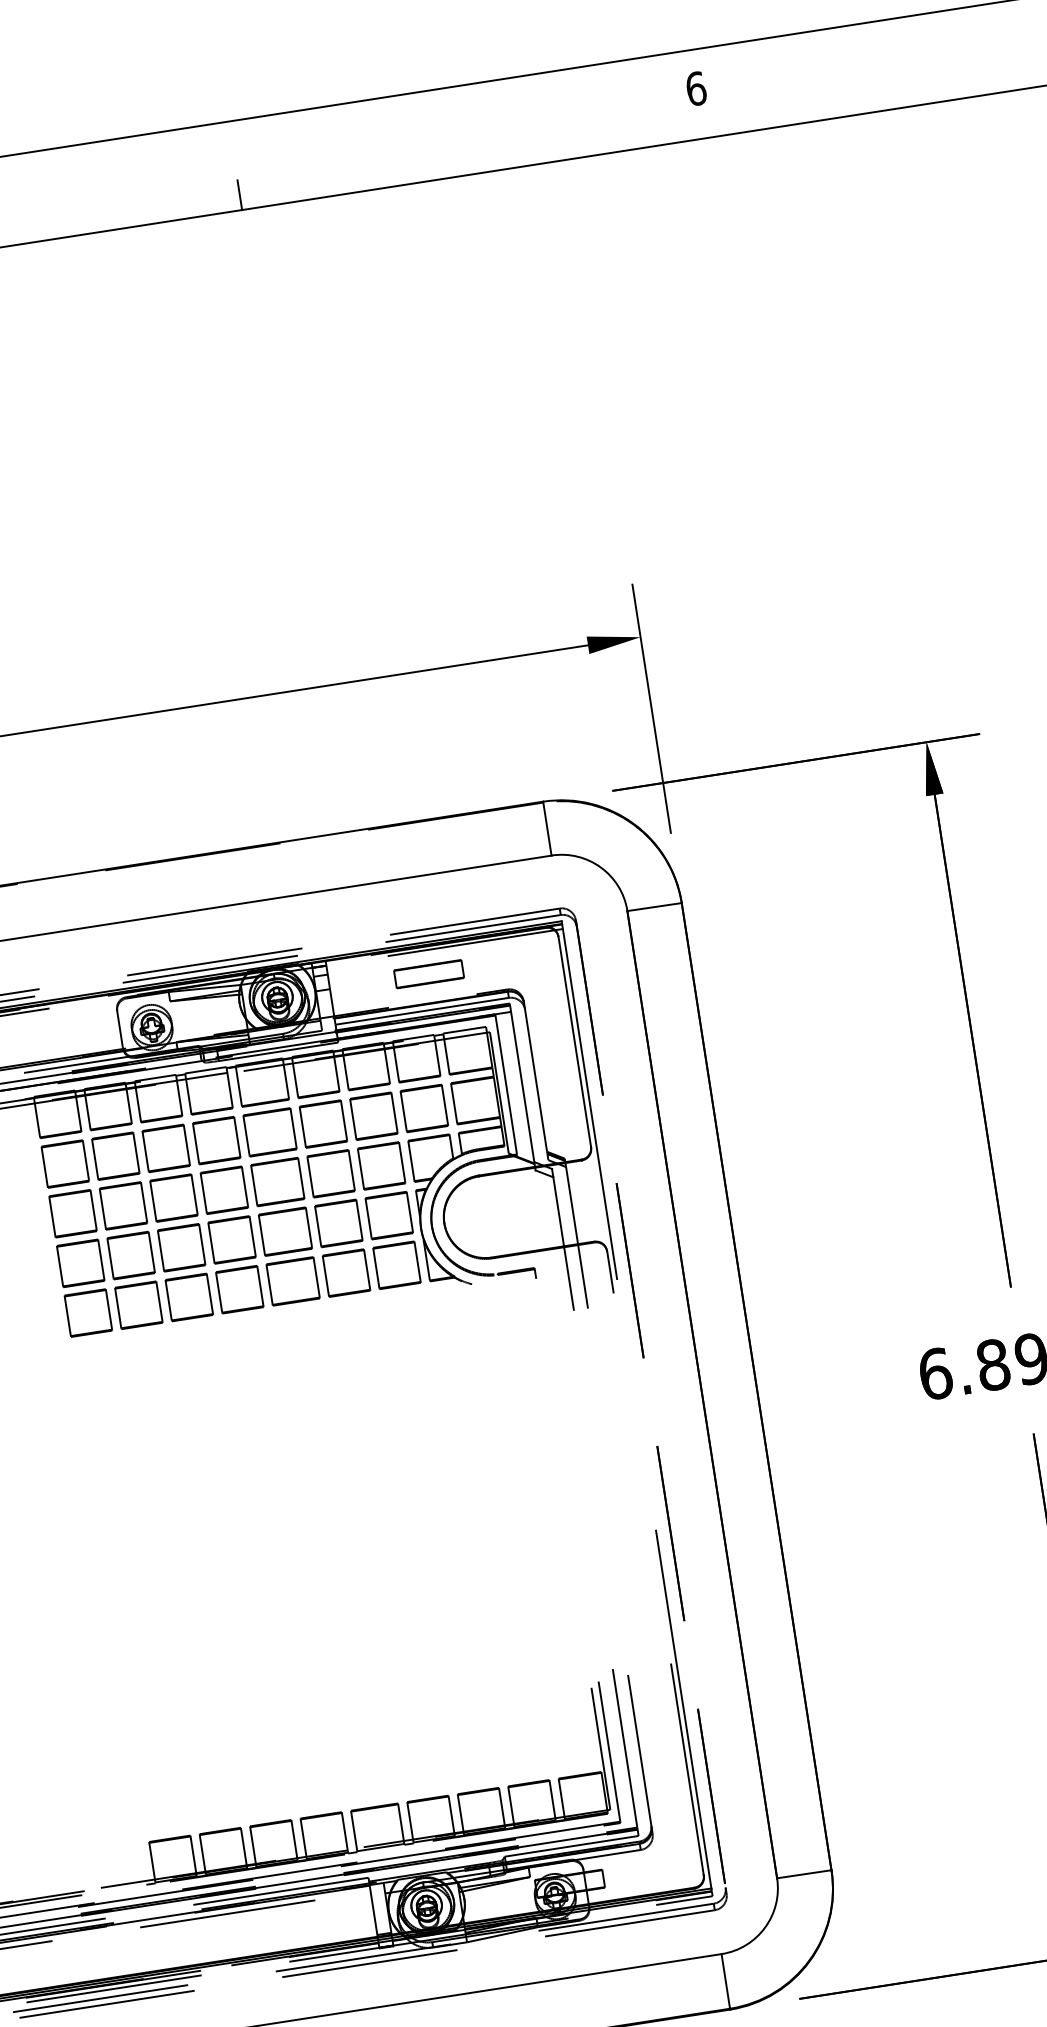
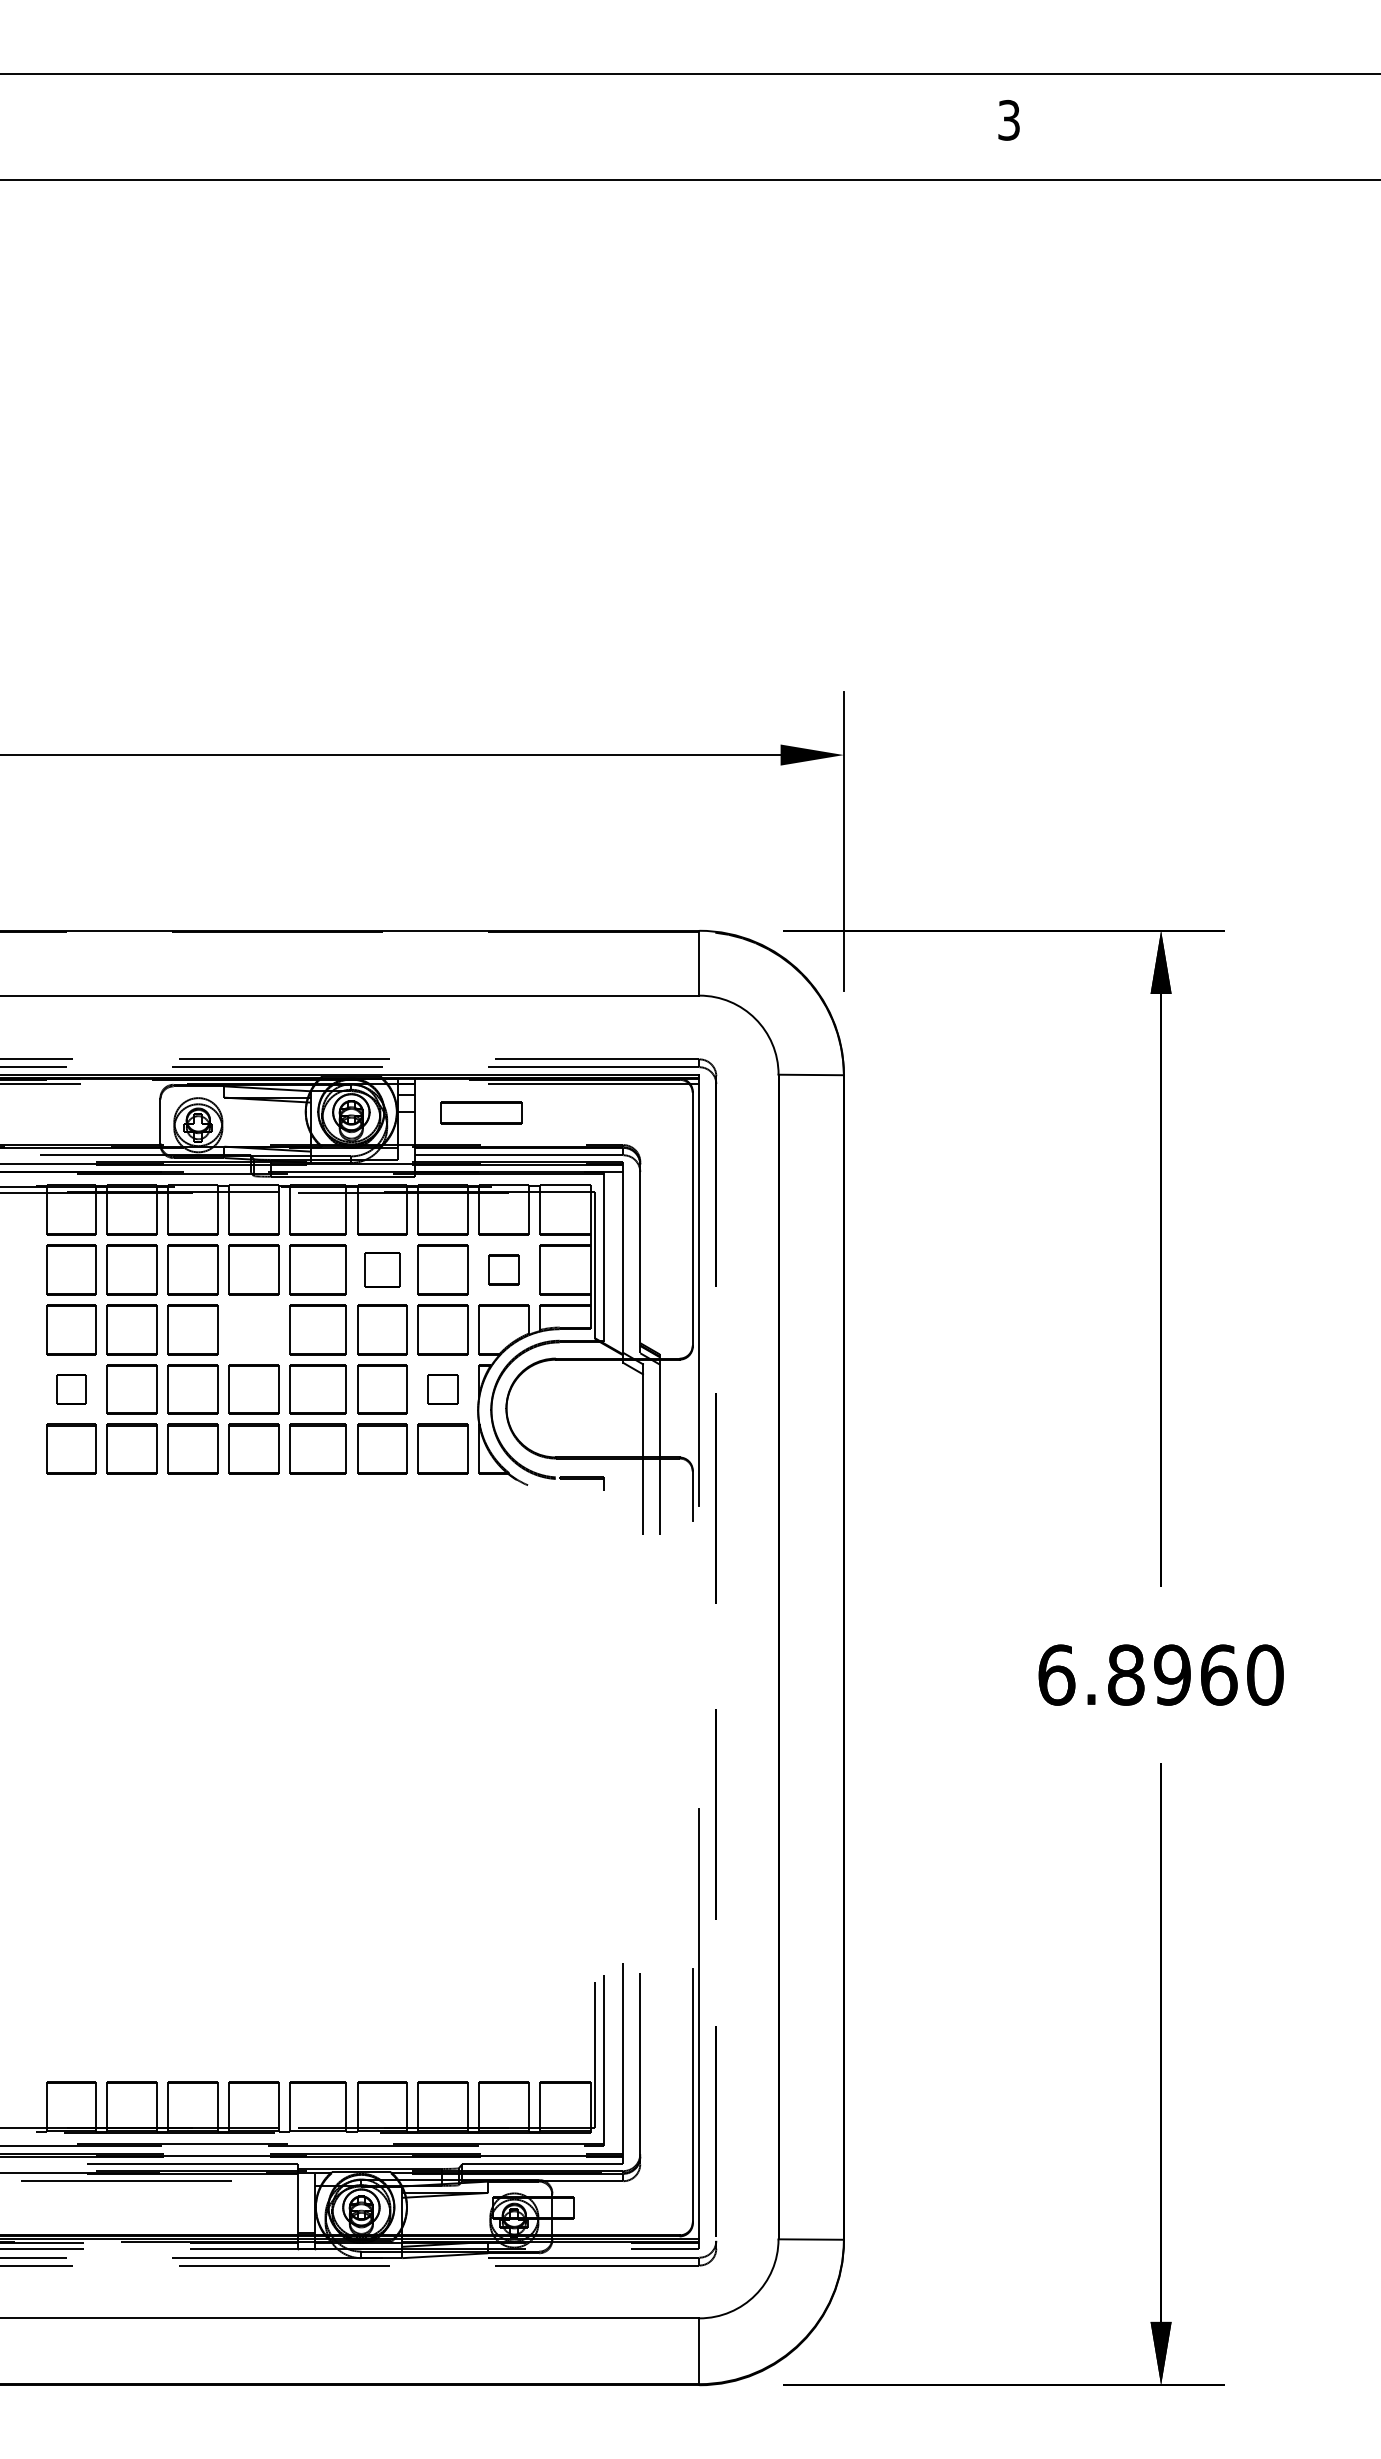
text: (696, 88) -> (1009, 119), 6 -> 3
line: (240, 195) -> (453, 162), removed
part: (428, 973) -> (481, 1112), moved
part: (424, 1108) -> (503, 1269), size x0.6
part: (323, 1123) -> (382, 1269), size x0.7
part: (224, 1190) -> (253, 1329), removed
part: (388, 1215) -> (442, 1389), size x0.6
part: (80, 1263) -> (71, 1389), size x0.6

